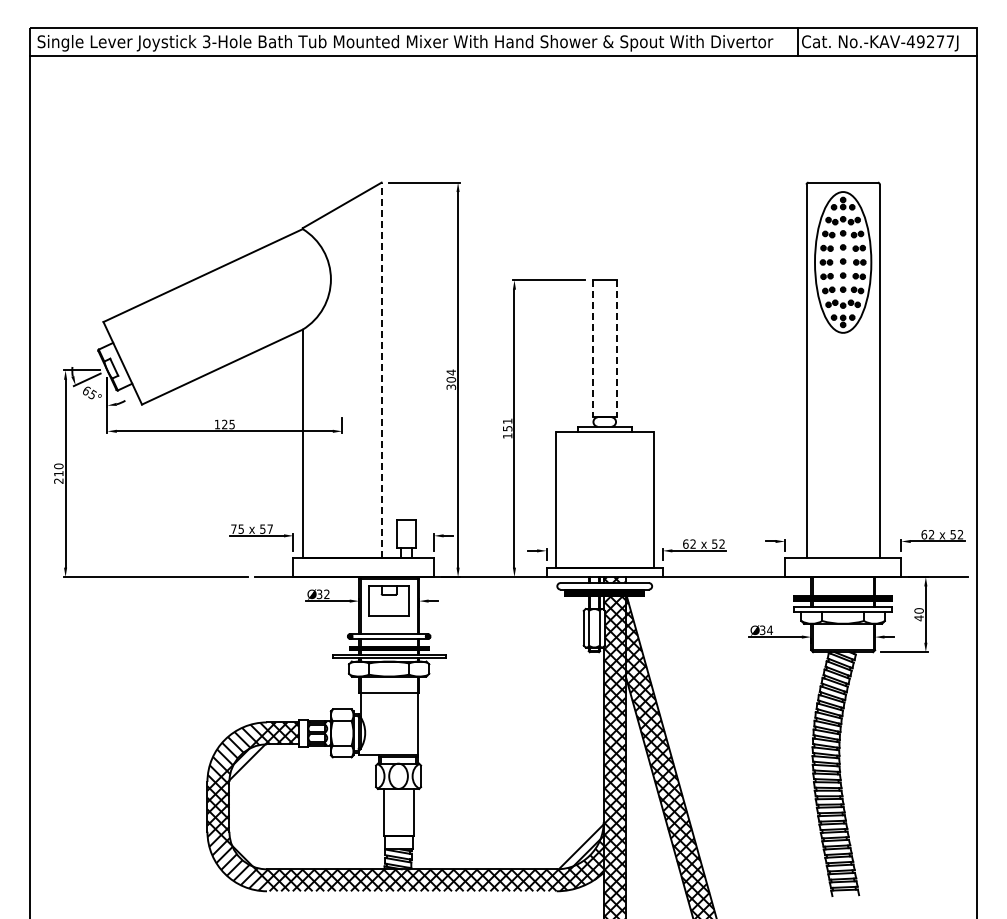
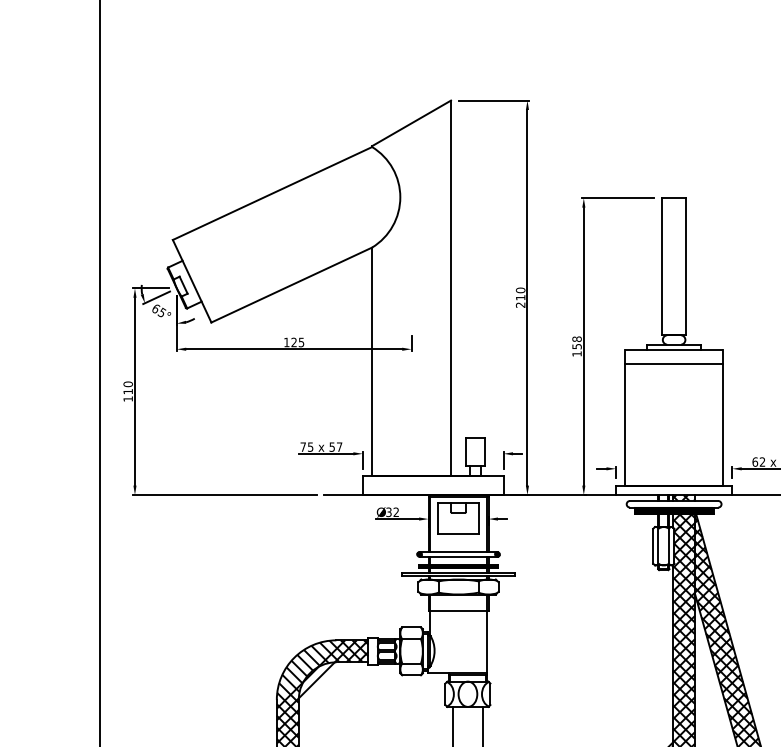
line: (592, 348) -> (661, 266), dashed -> solid
line: (616, 348) -> (685, 266), dashed -> solid
line: (381, 370) -> (450, 288), dashed -> solid
text: (451, 379) -> (520, 297), 304 -> 210
text: (507, 421) -> (576, 339), 151 -> 158
line: (604, 445) -> (673, 363), added
text: (58, 480) -> (127, 398), 210 -> 110

